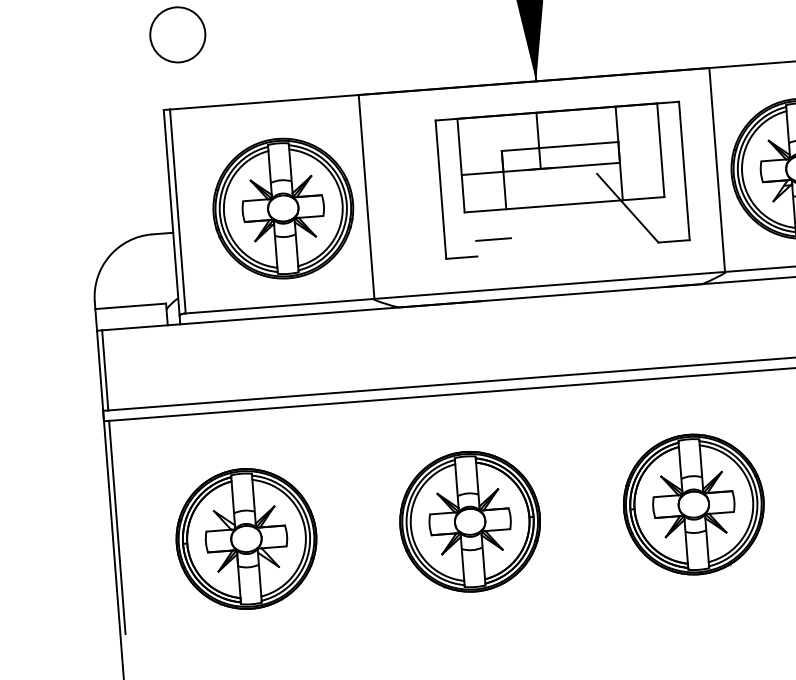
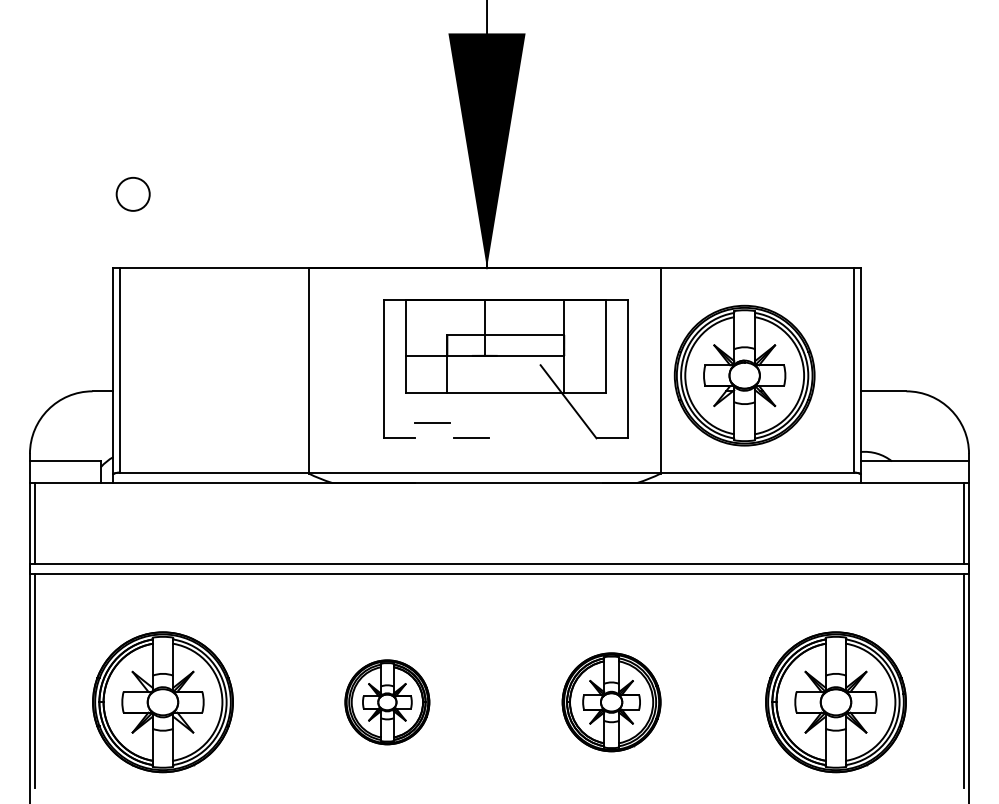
circle: (177, 34) -> (132, 193), size x0.6
part: (282, 208) -> (224, 375), removed
line: (533, 251) -> (471, 437), added
part: (693, 504) -> (611, 702), size x0.7
part: (470, 522) -> (387, 702), size x0.6

